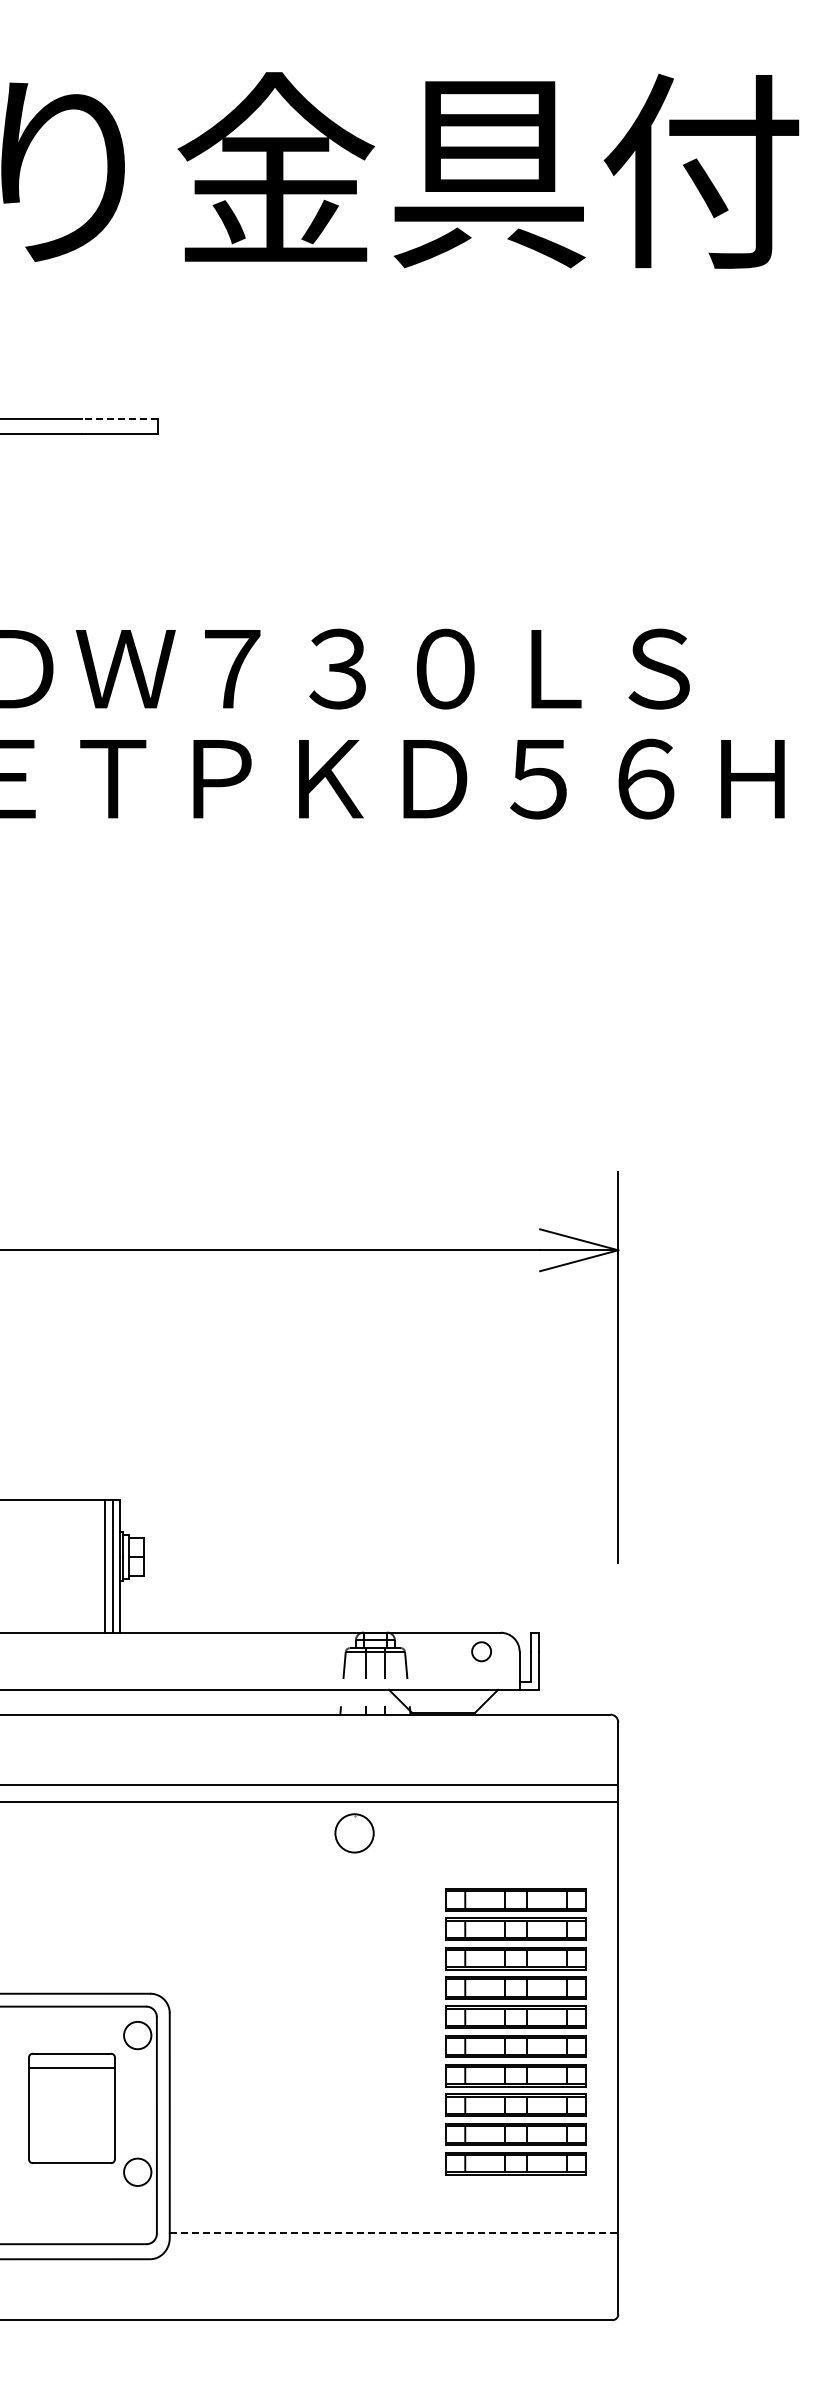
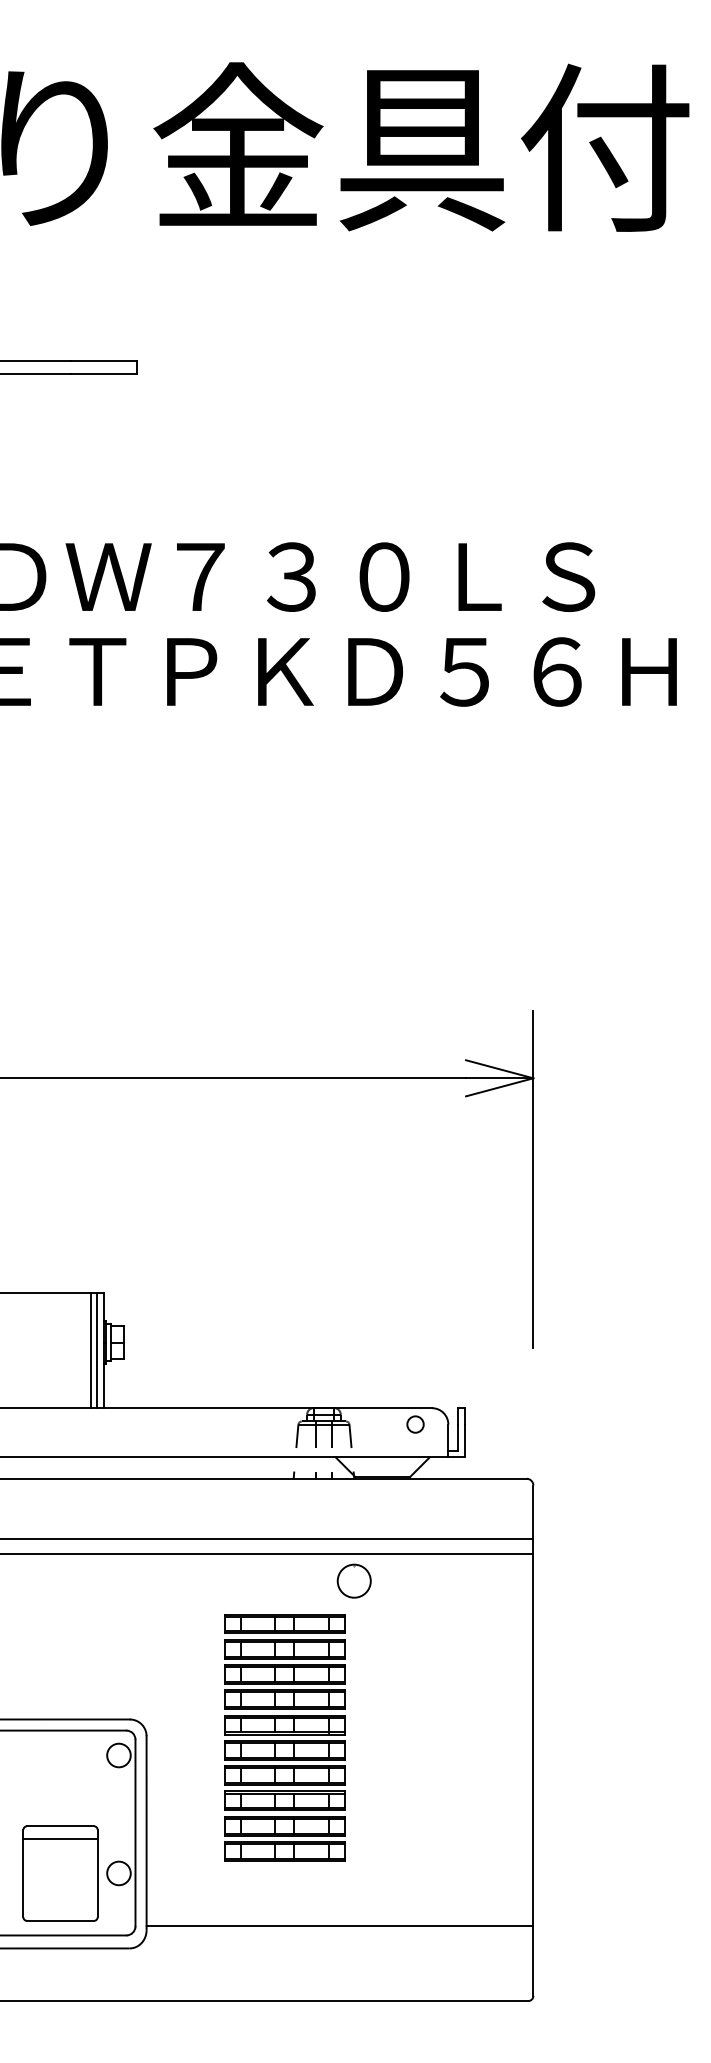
line: (119, 418) -> (103, 360), dashed -> solid
part: (354, 1833) -> (354, 1581), moved
part: (515, 2031) -> (284, 1737), moved
part: (71, 2108) -> (60, 1873), moved
line: (394, 2232) -> (340, 1925), dashed -> solid

